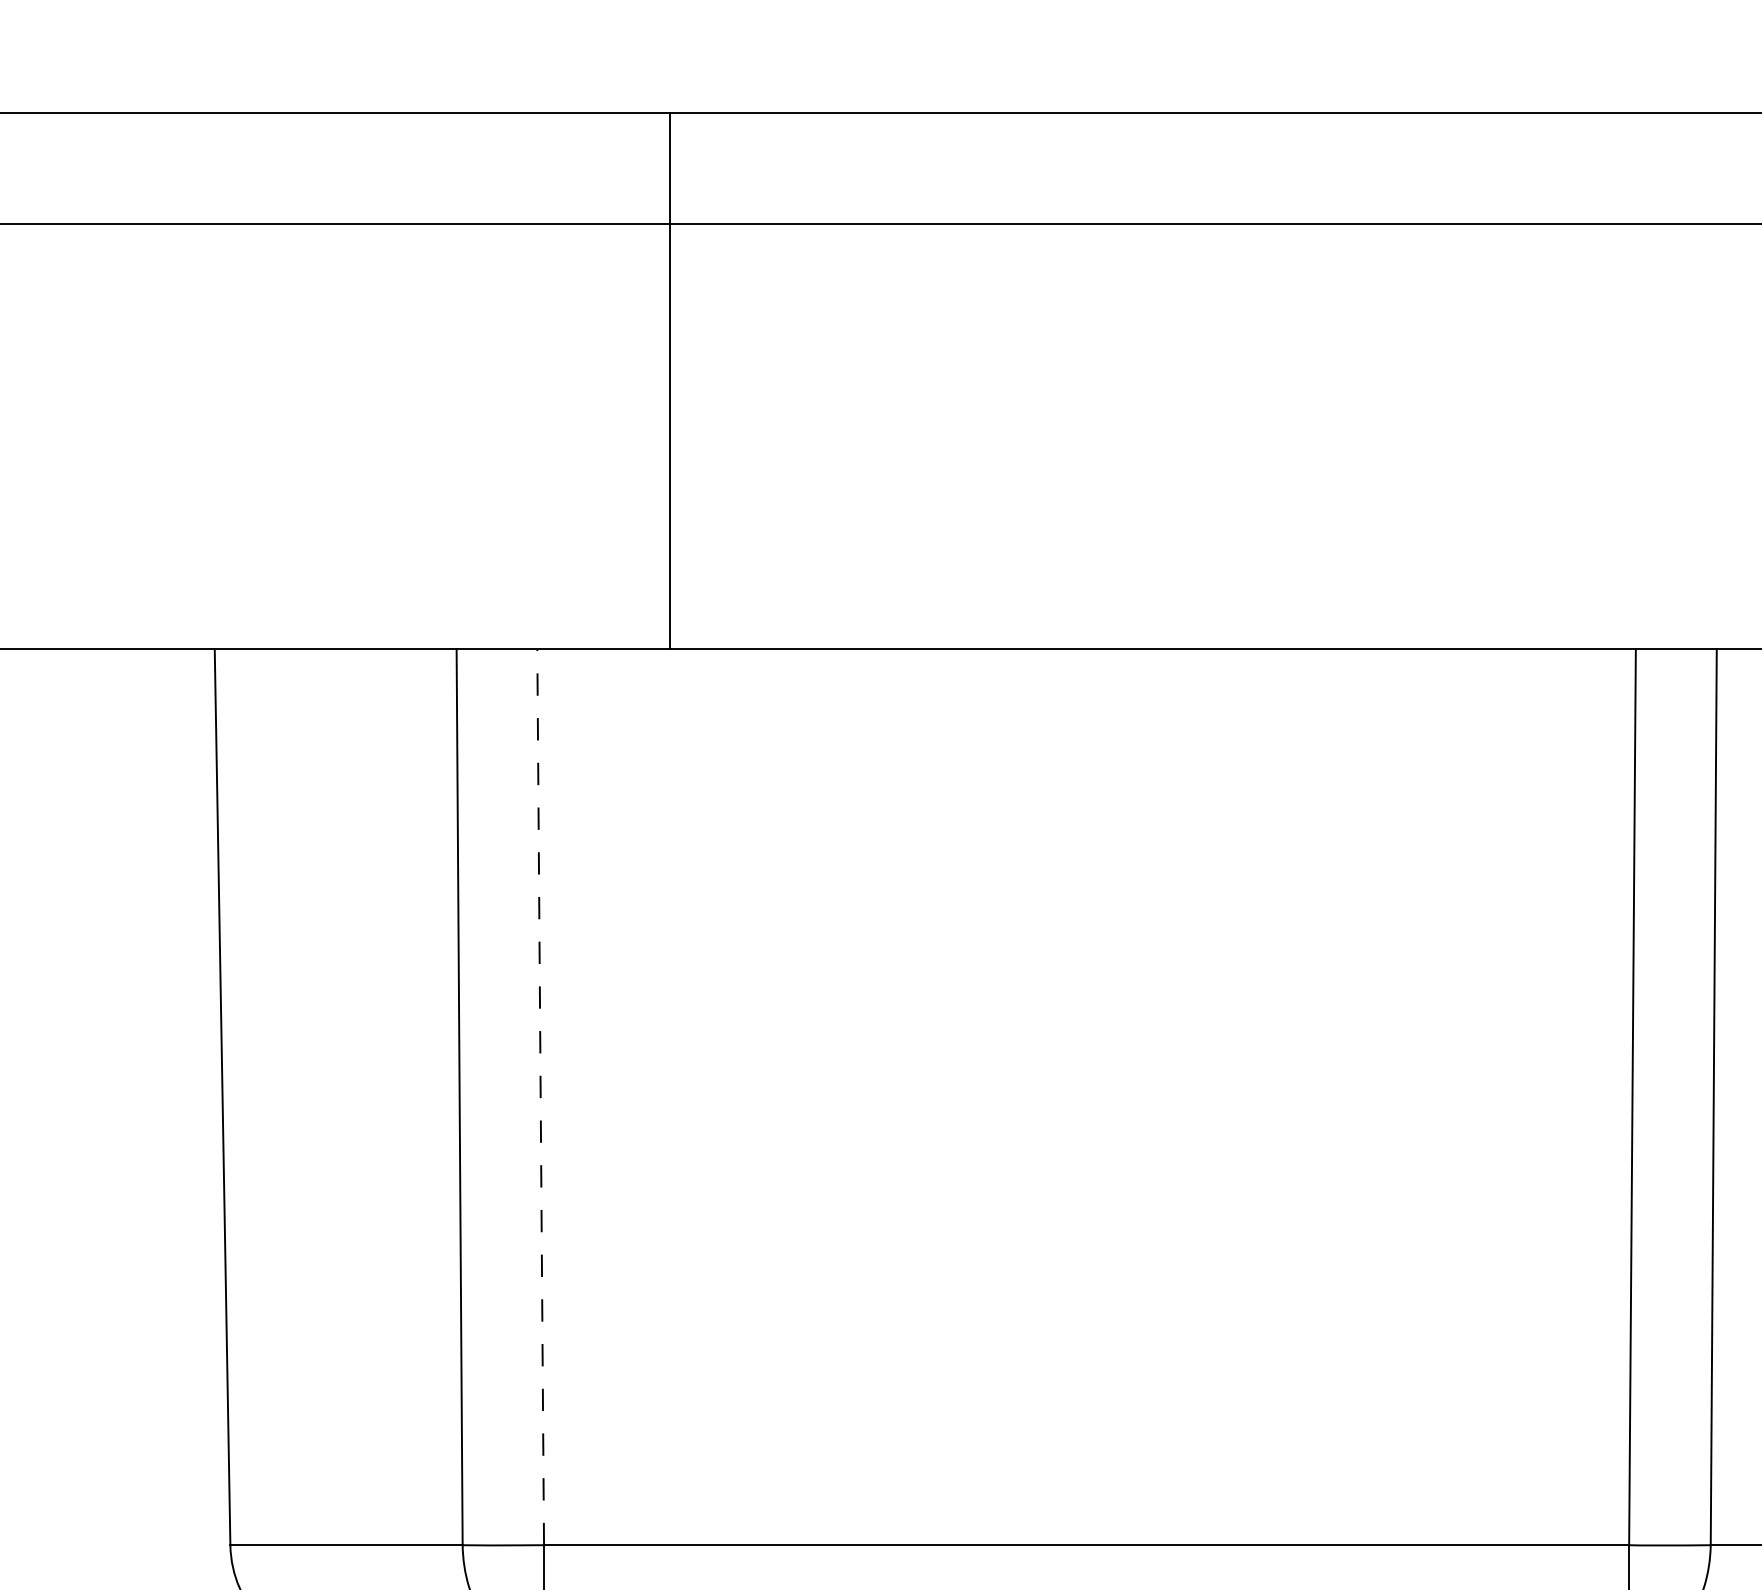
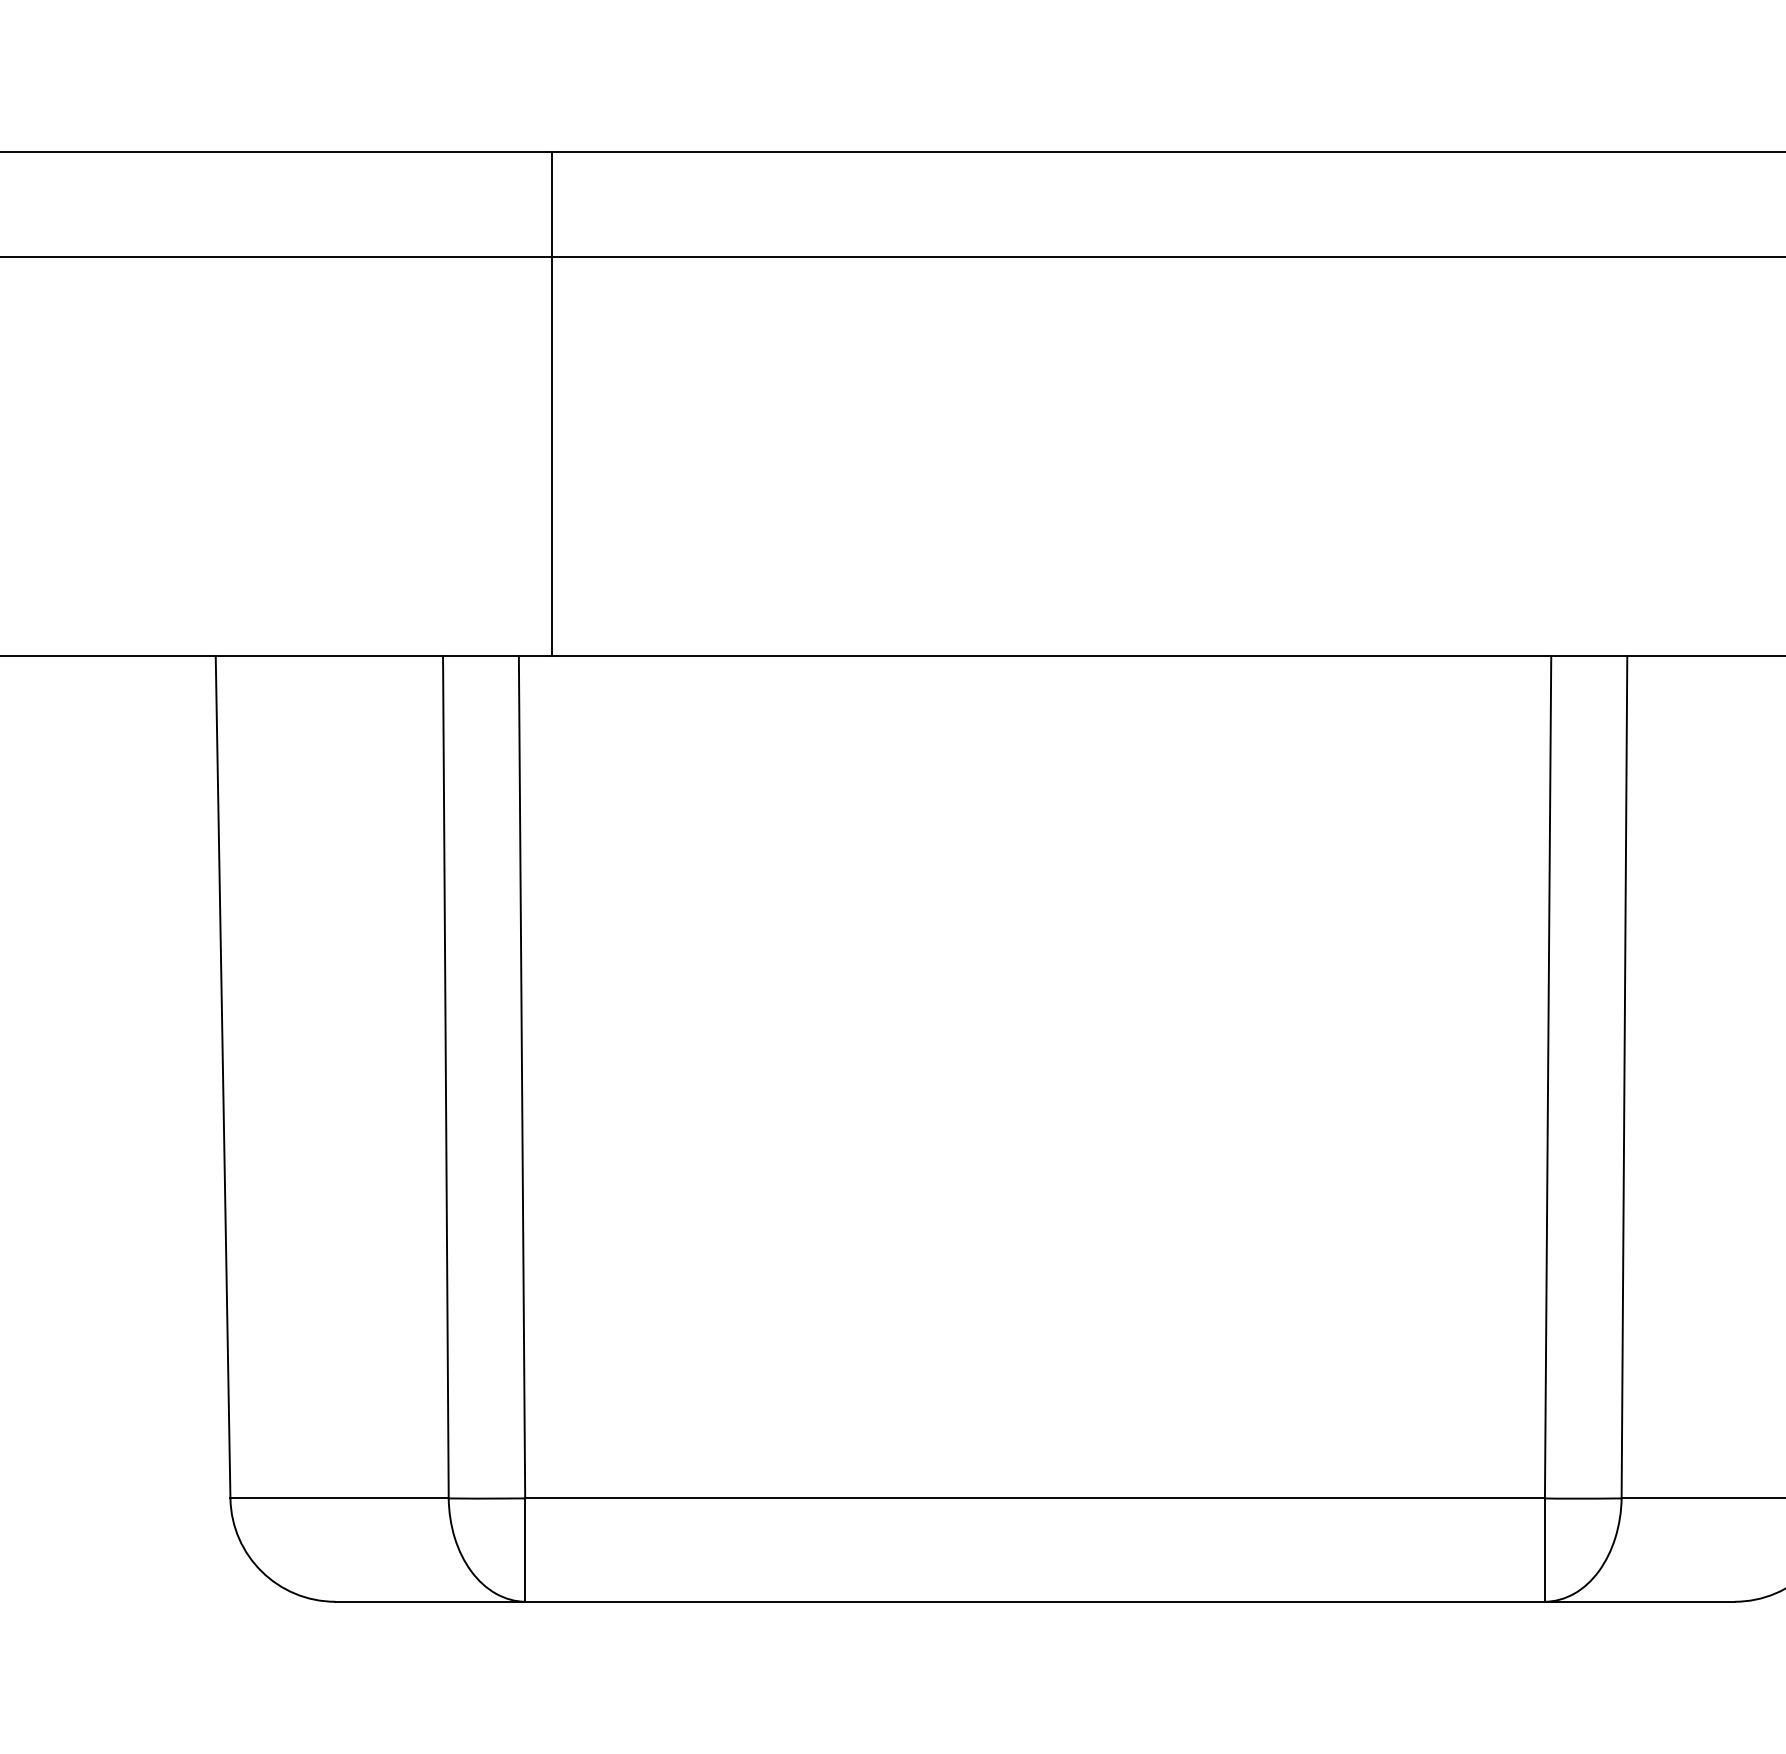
line: (669, 381) -> (551, 404), moved
line: (541, 1096) -> (522, 1076), dashed -> solid

